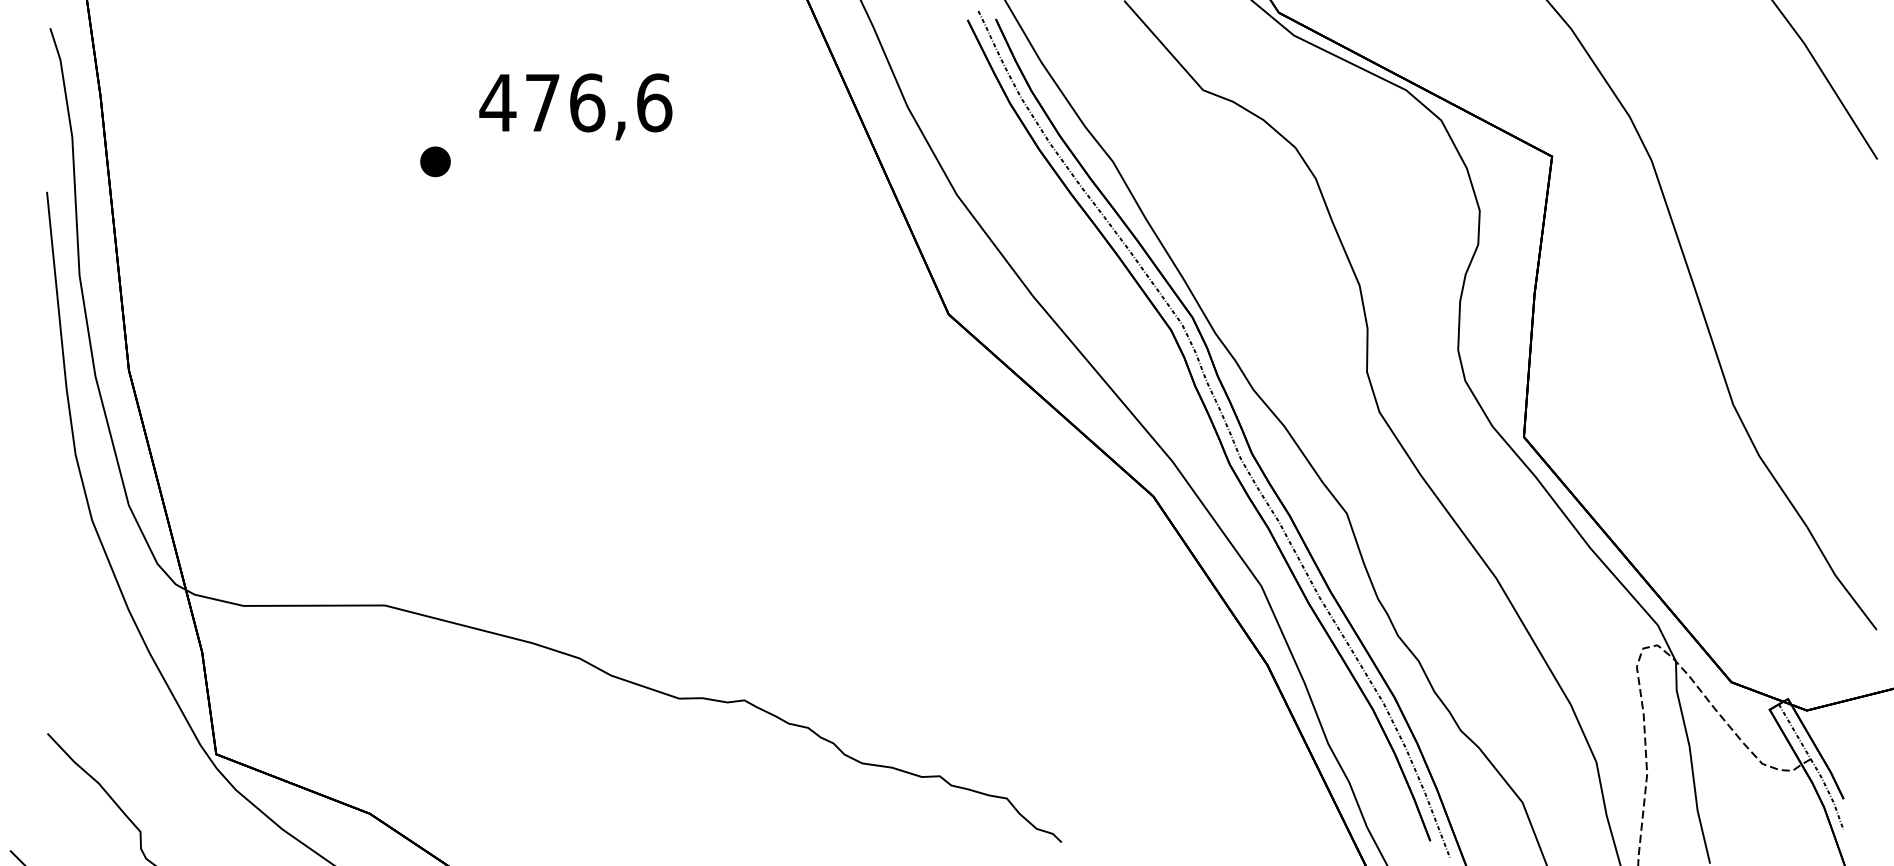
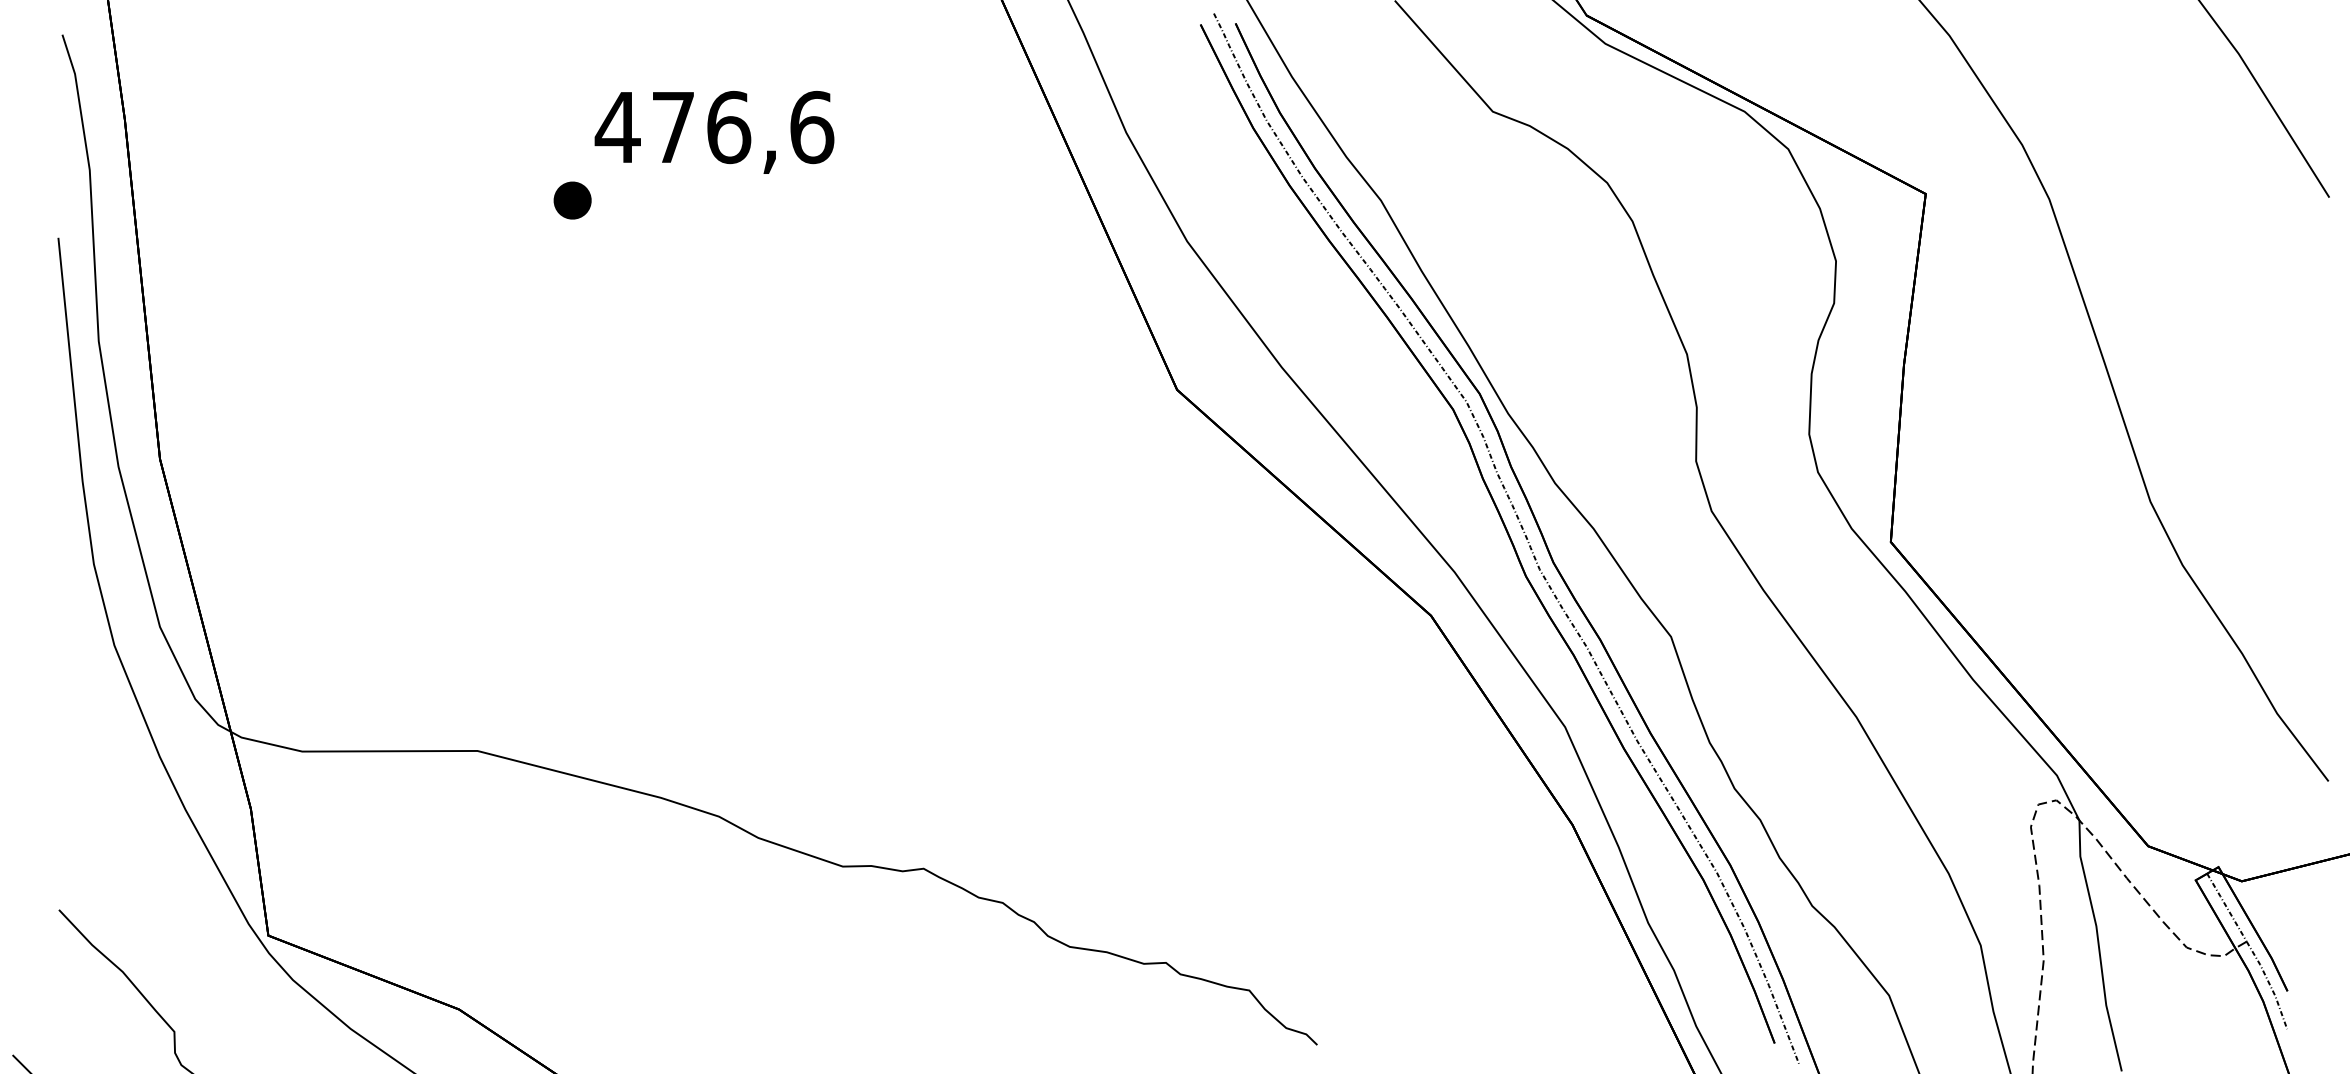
part: (435, 161) -> (572, 200), moved

